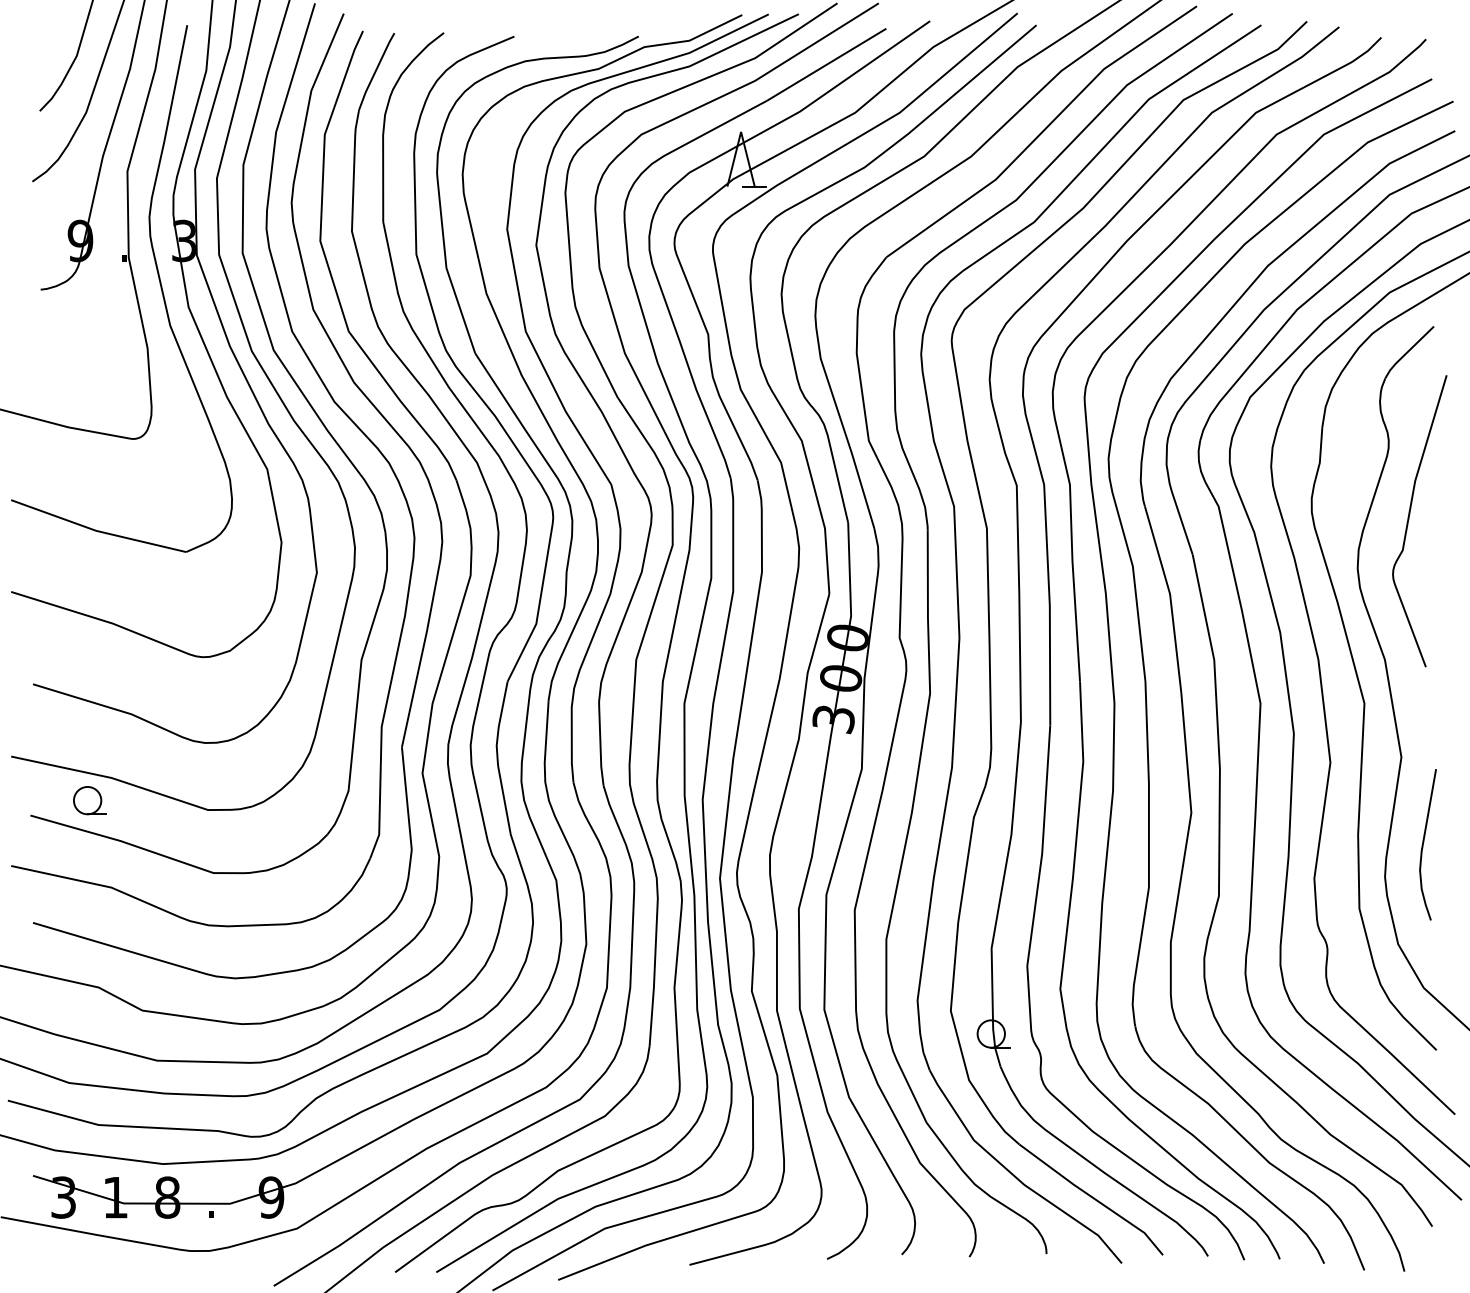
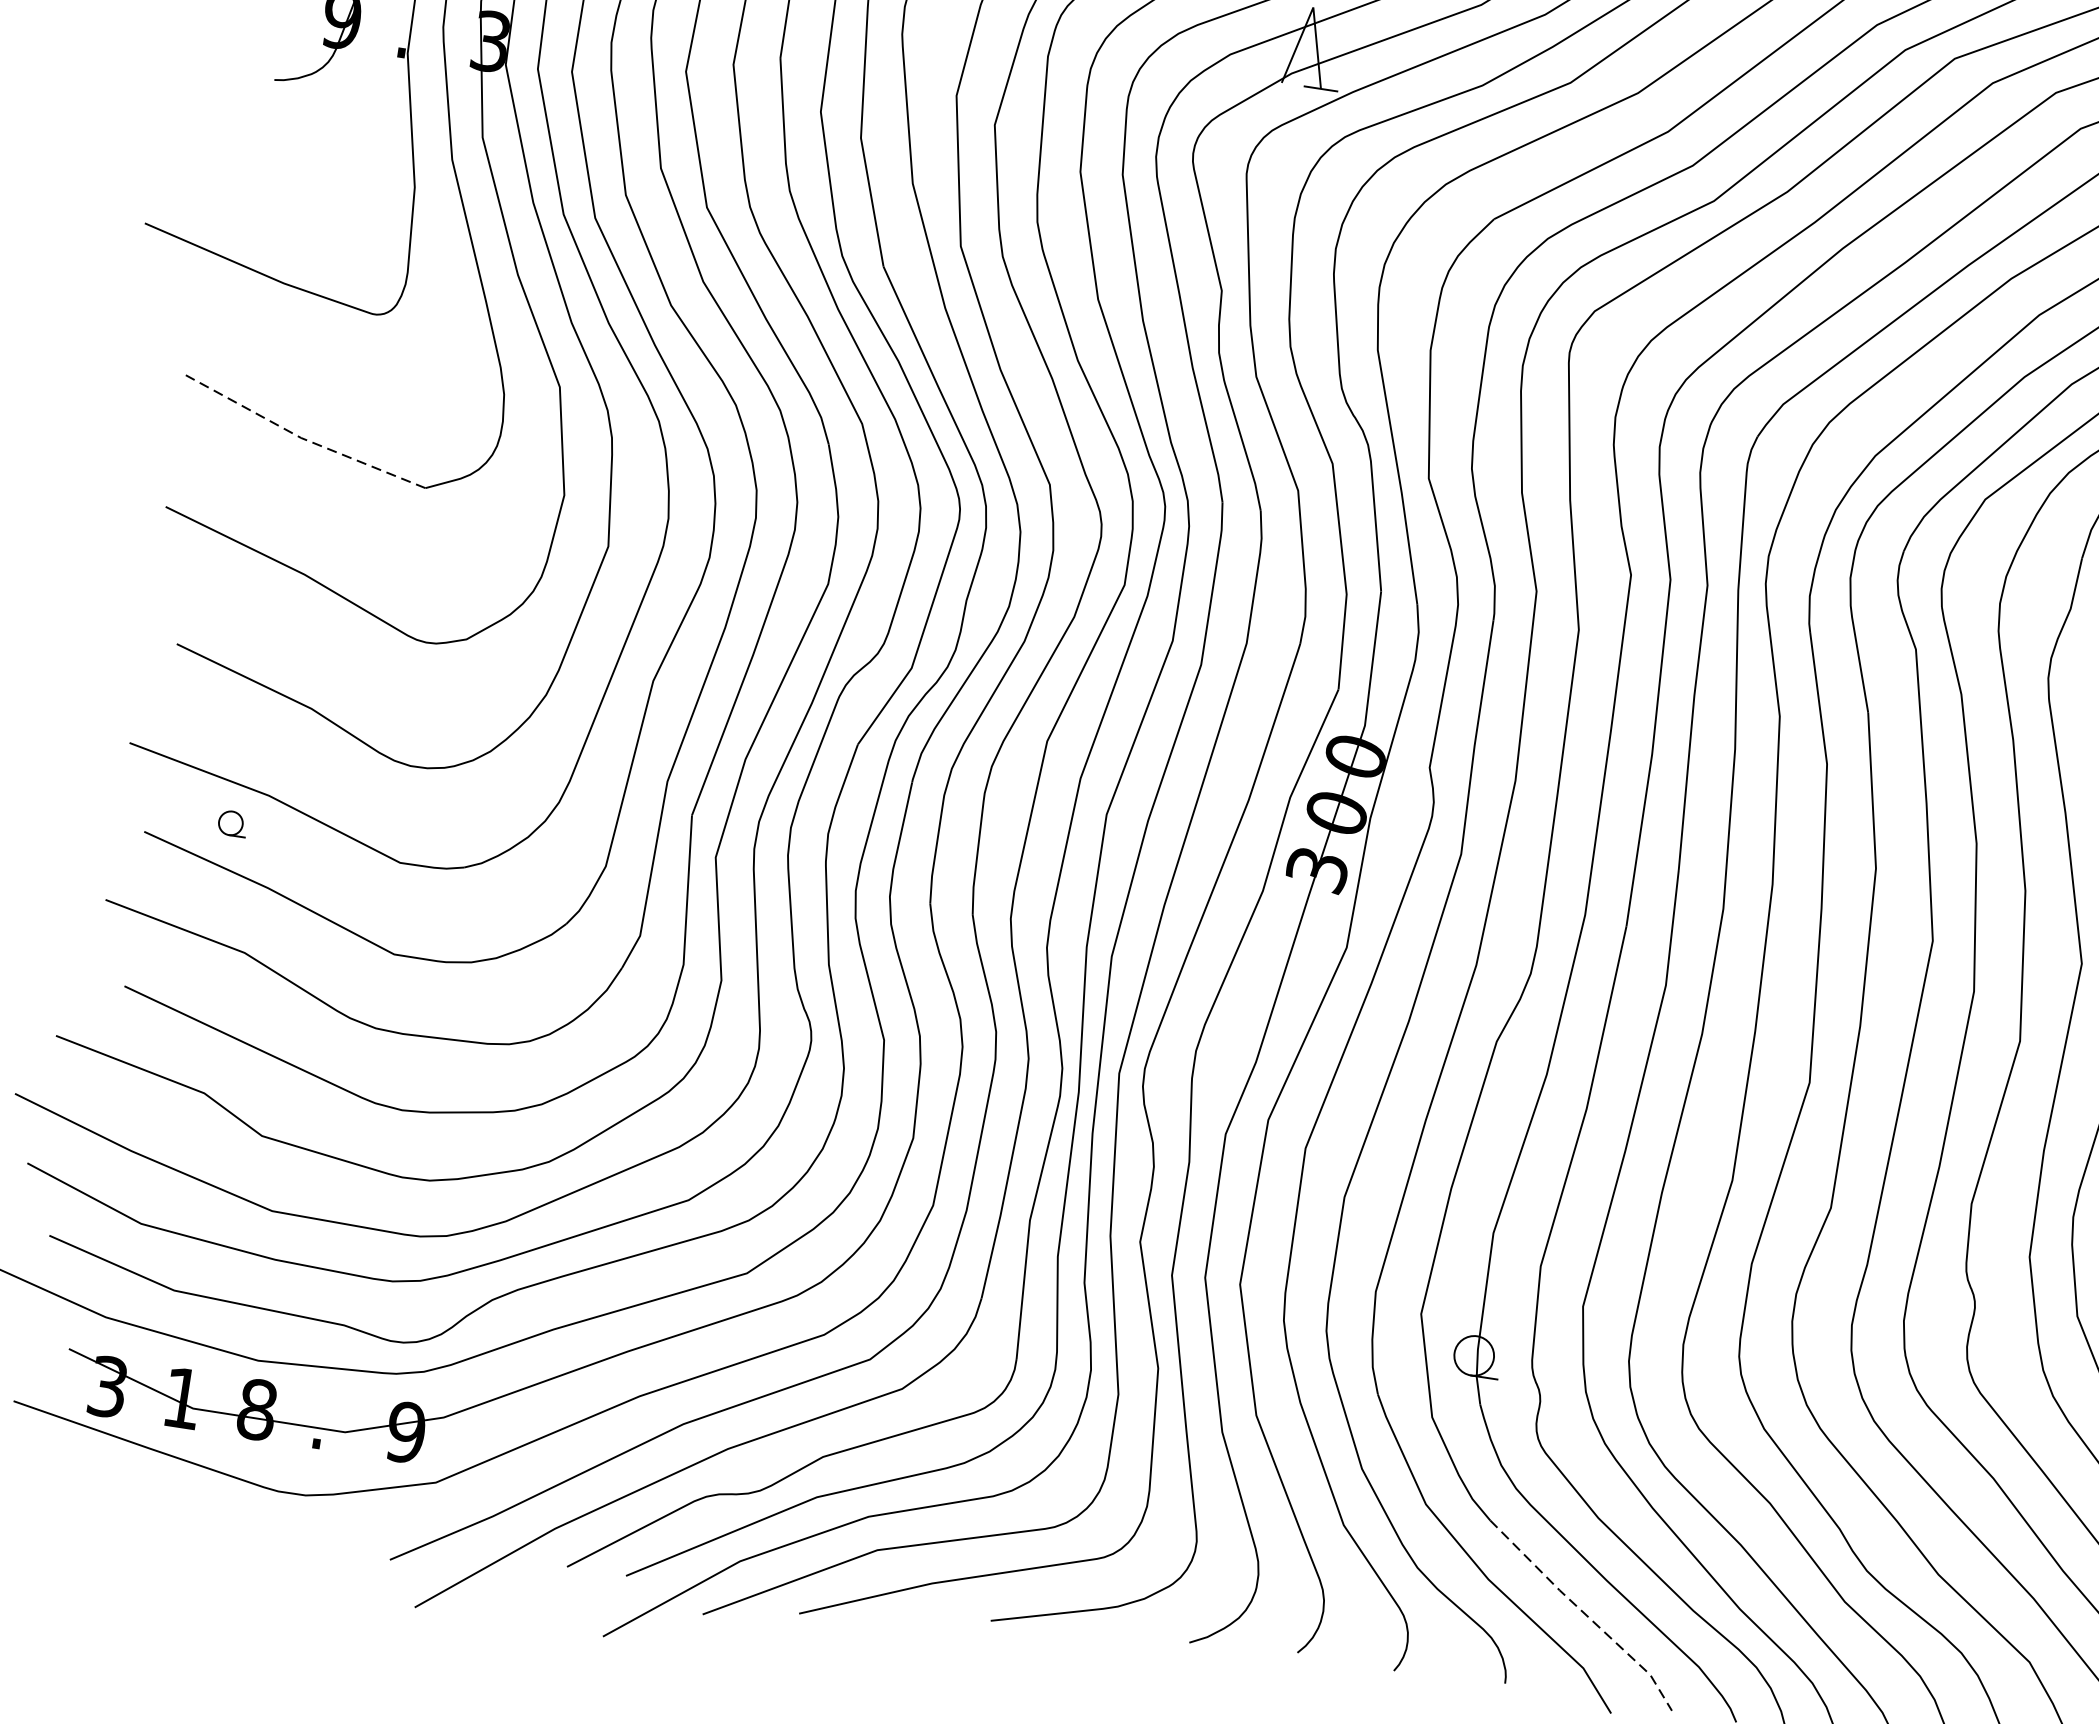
line: (96, 530) -> (301, 437), solid -> dashed
part: (89, 800) -> (232, 823), size x0.6
line: (1093, 1198) -> (1584, 1614), solid -> dashed

